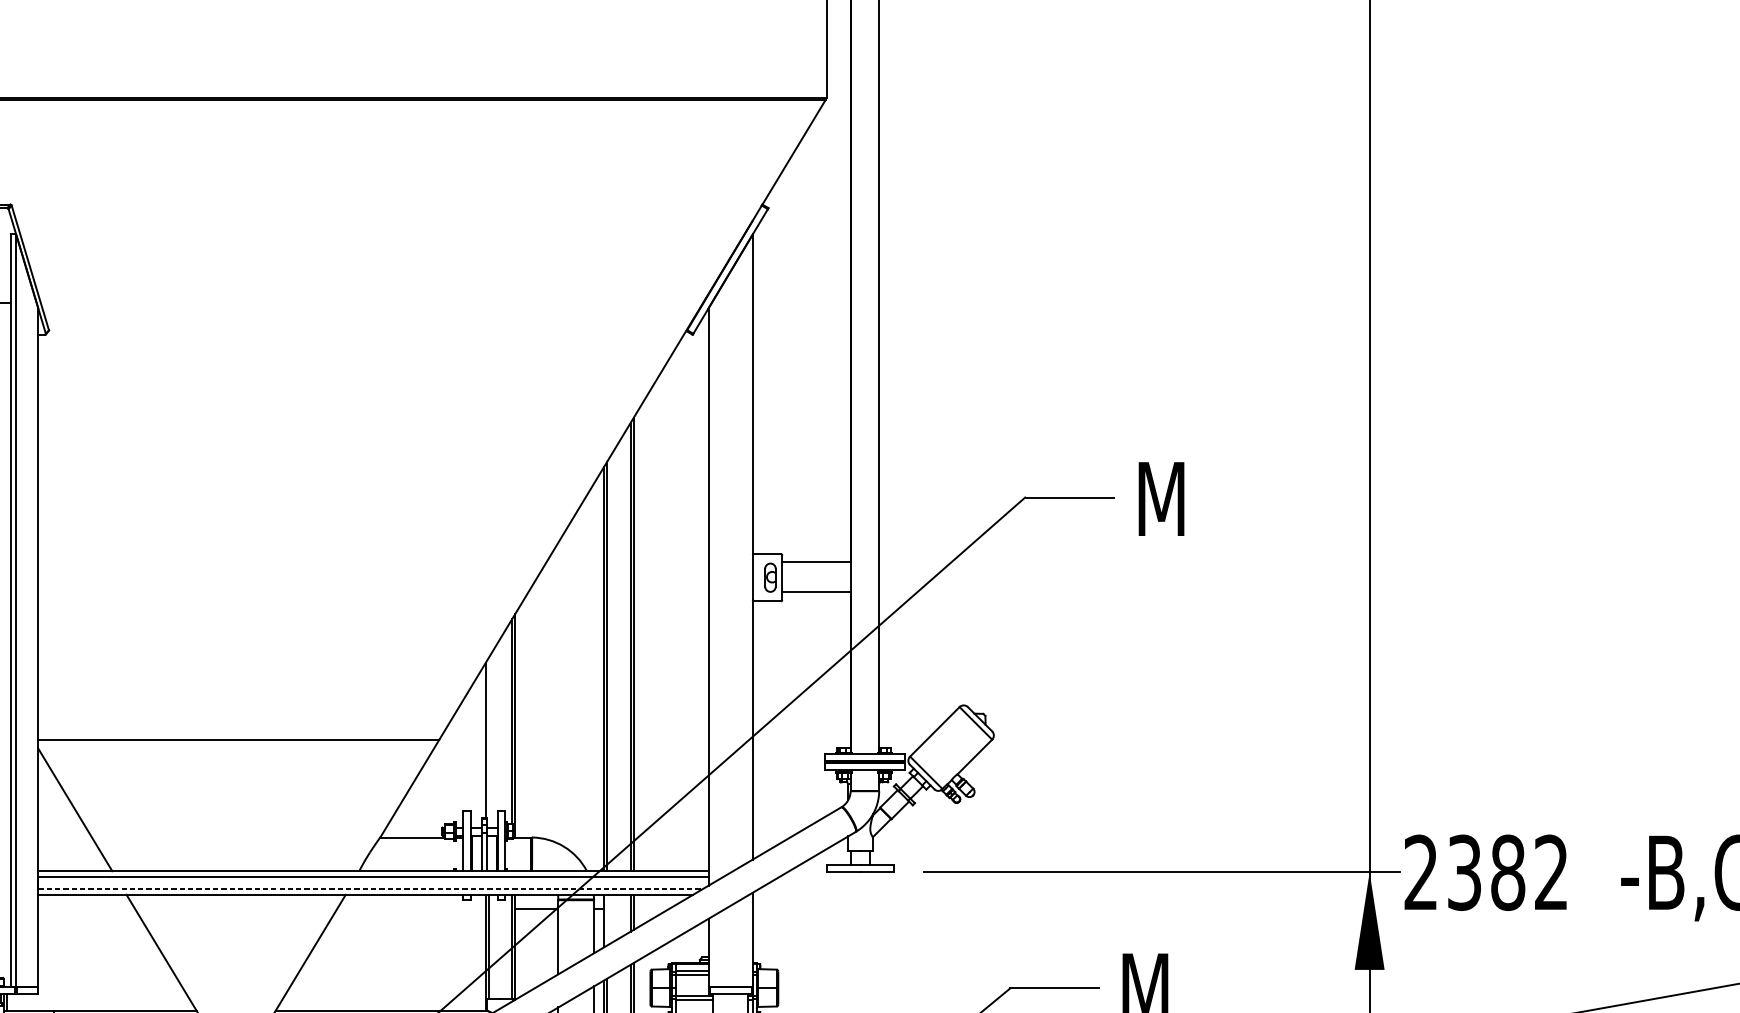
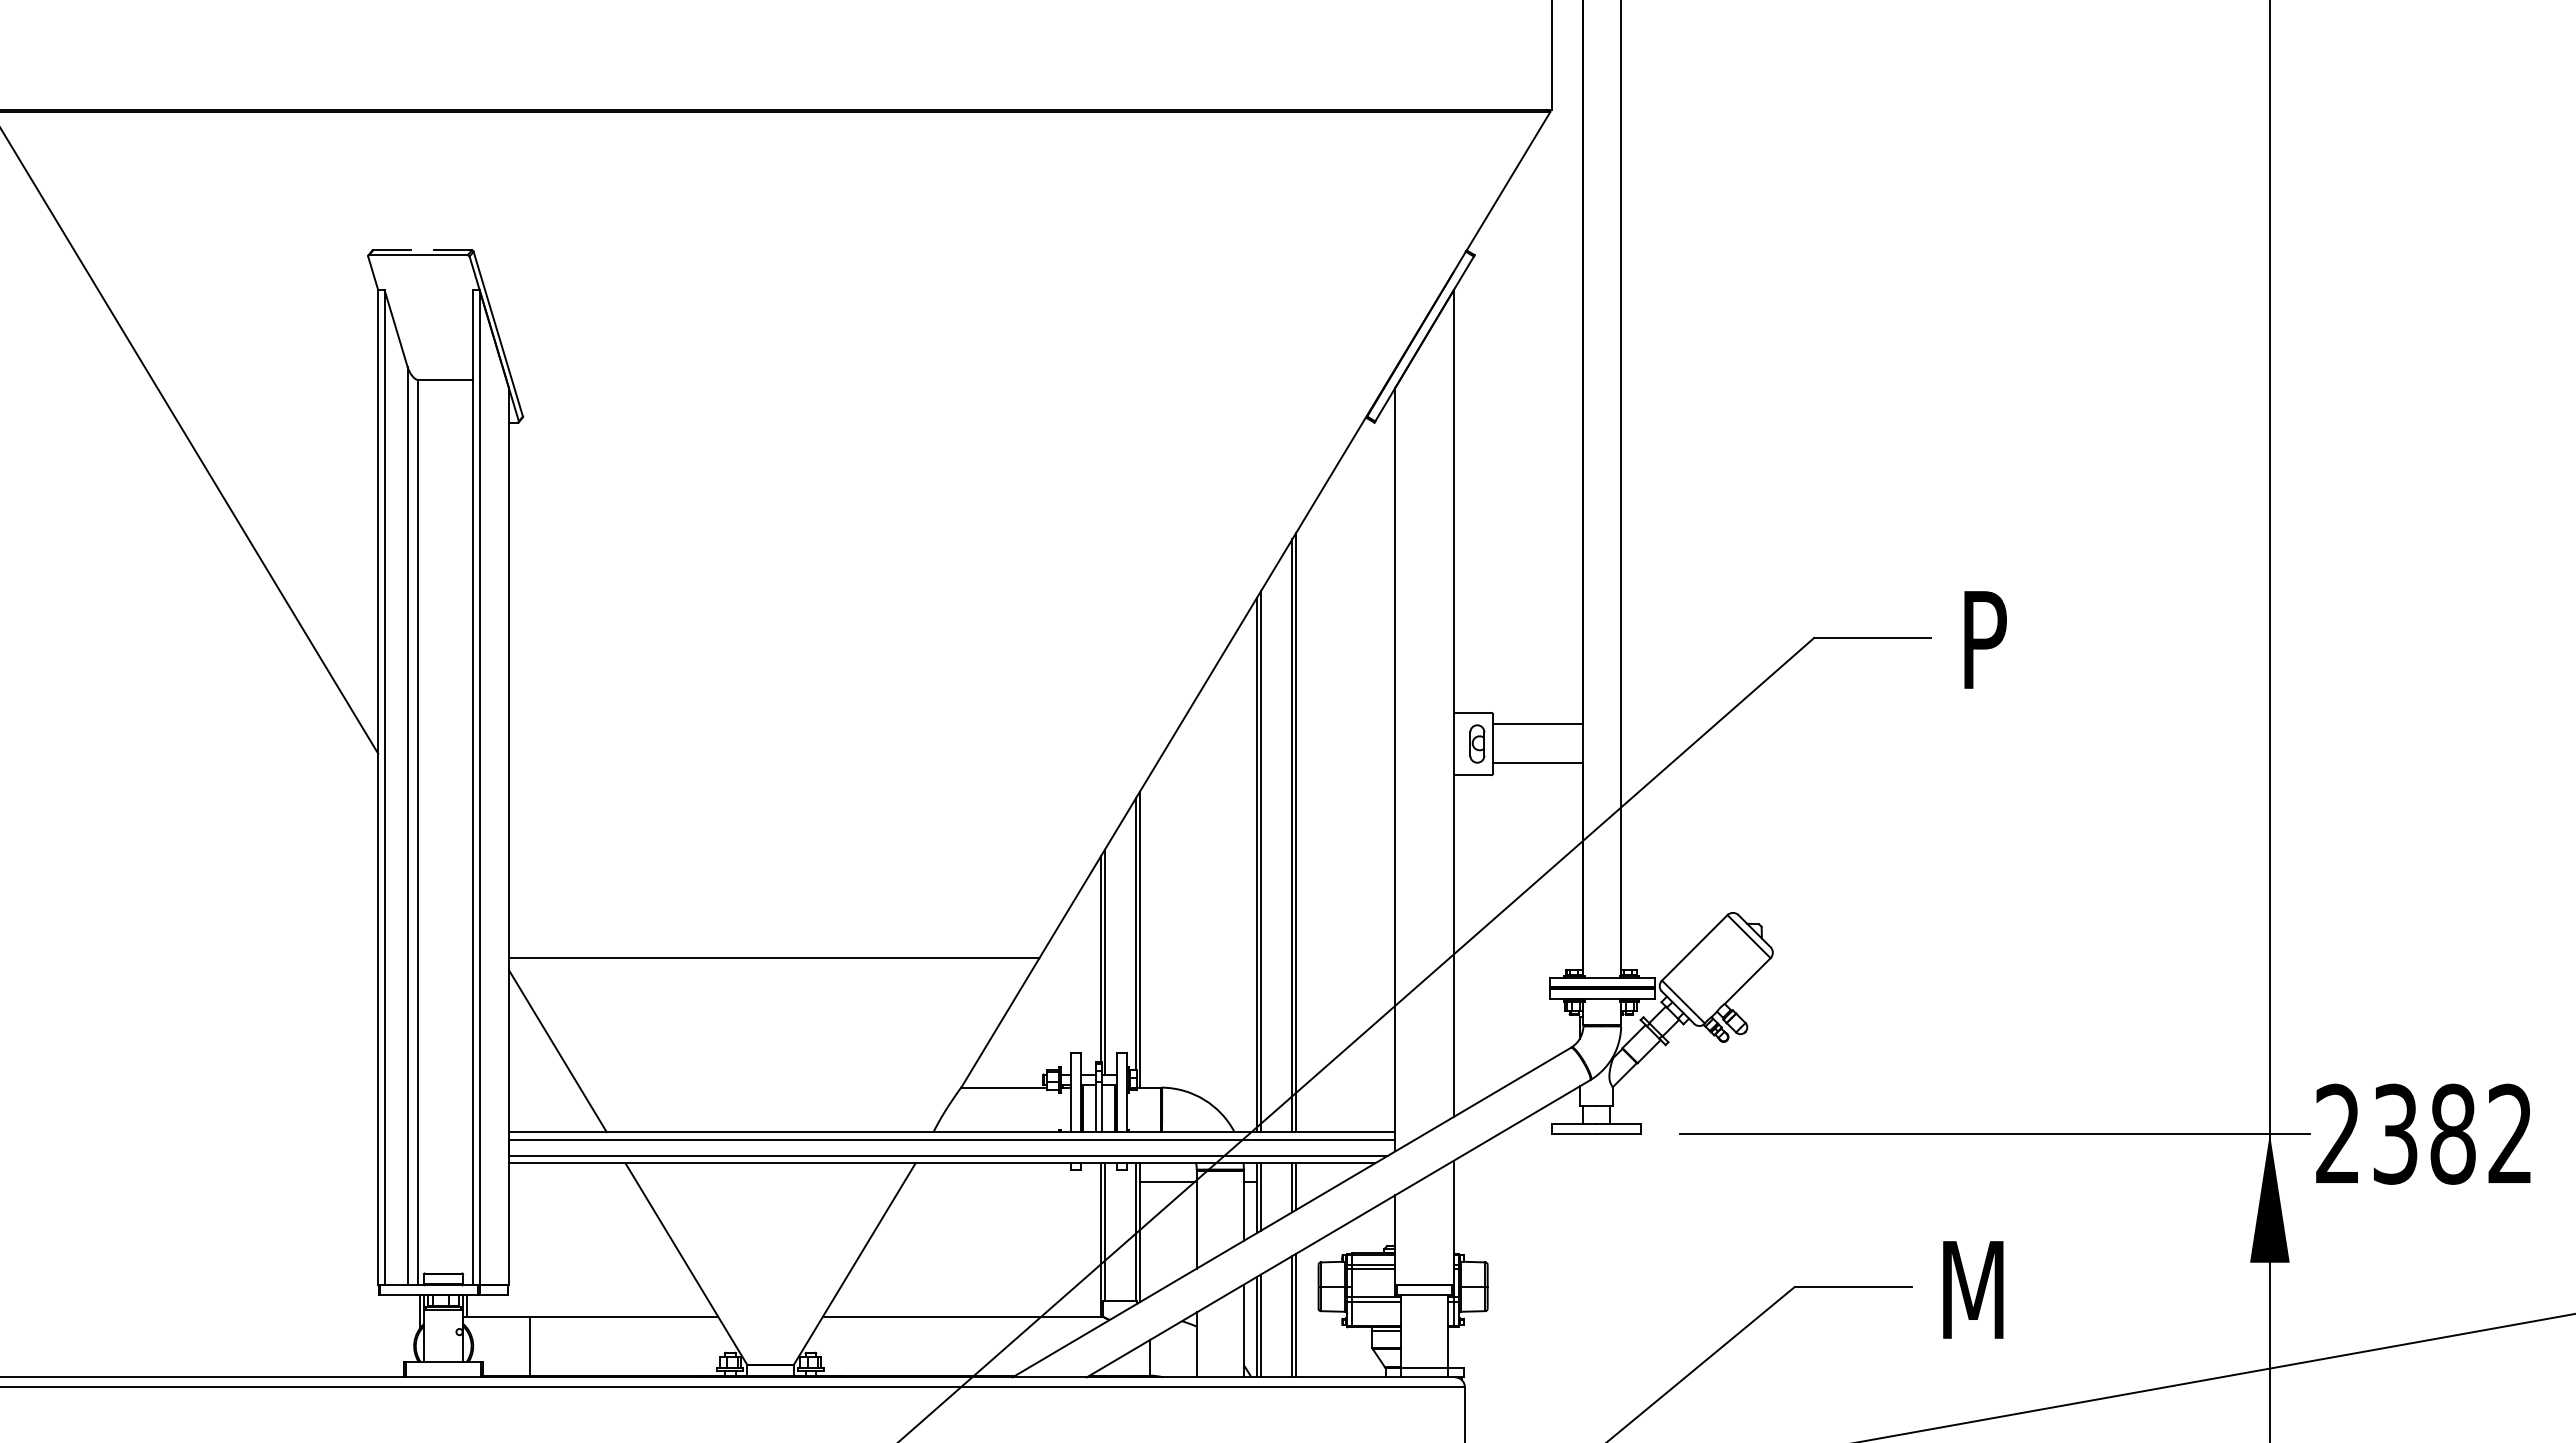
text: (1164, 498) -> (1998, 639), M -> P
line: (488, 742) -> (1104, 961), added
line: (370, 888) -> (948, 1155), dashed -> solid
line: (607, 919) -> (1261, 1196), added

